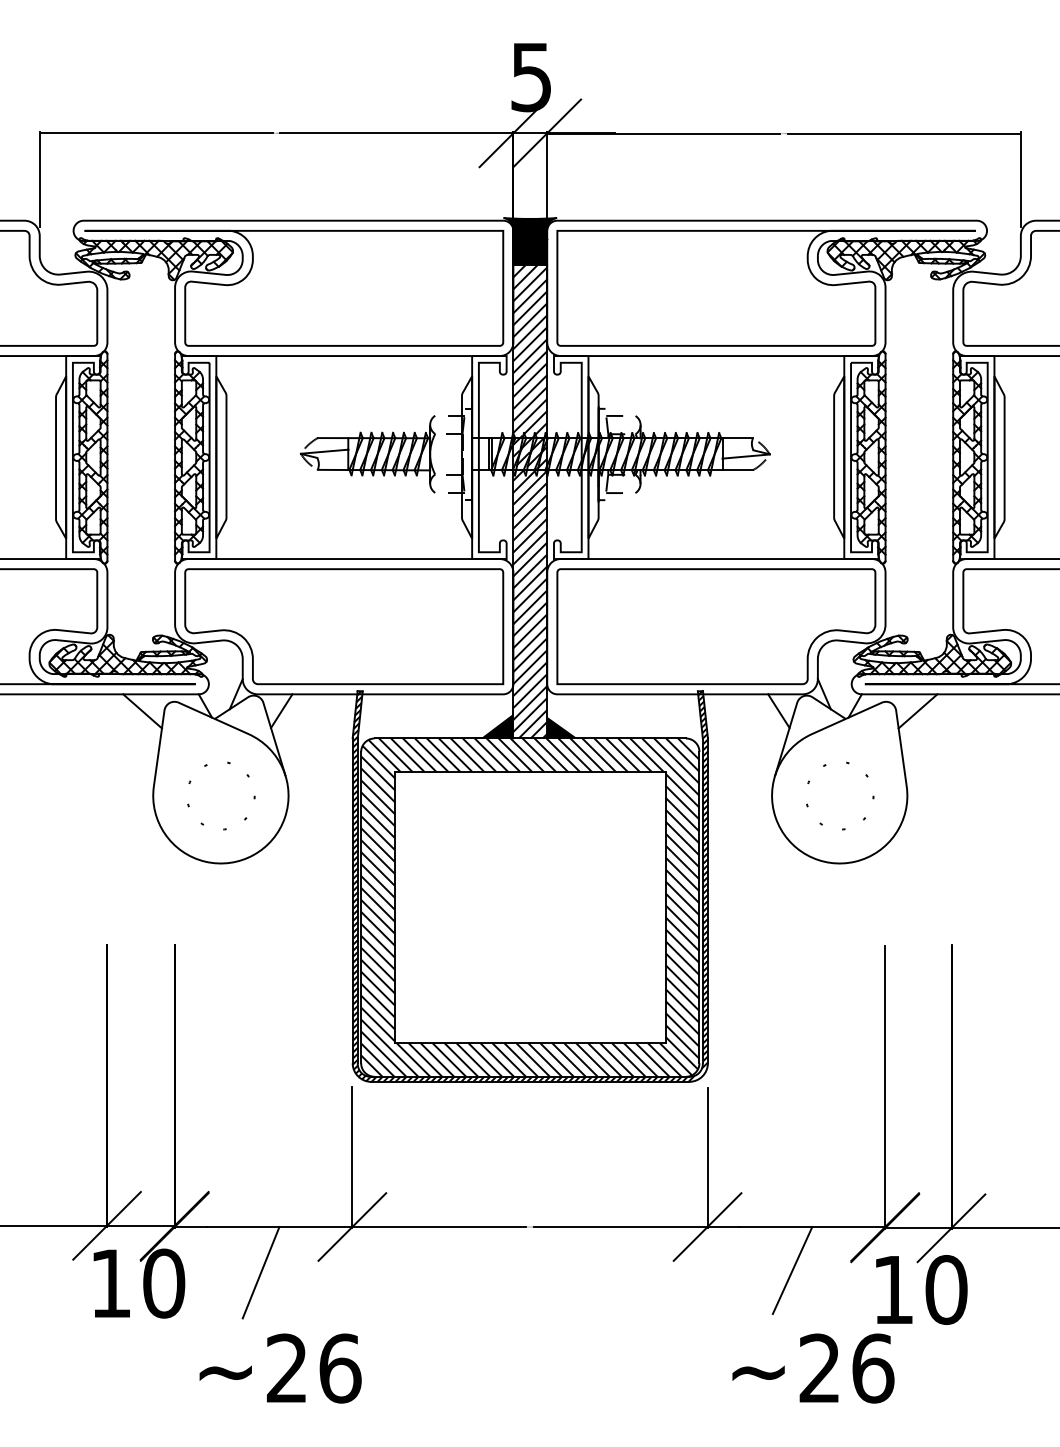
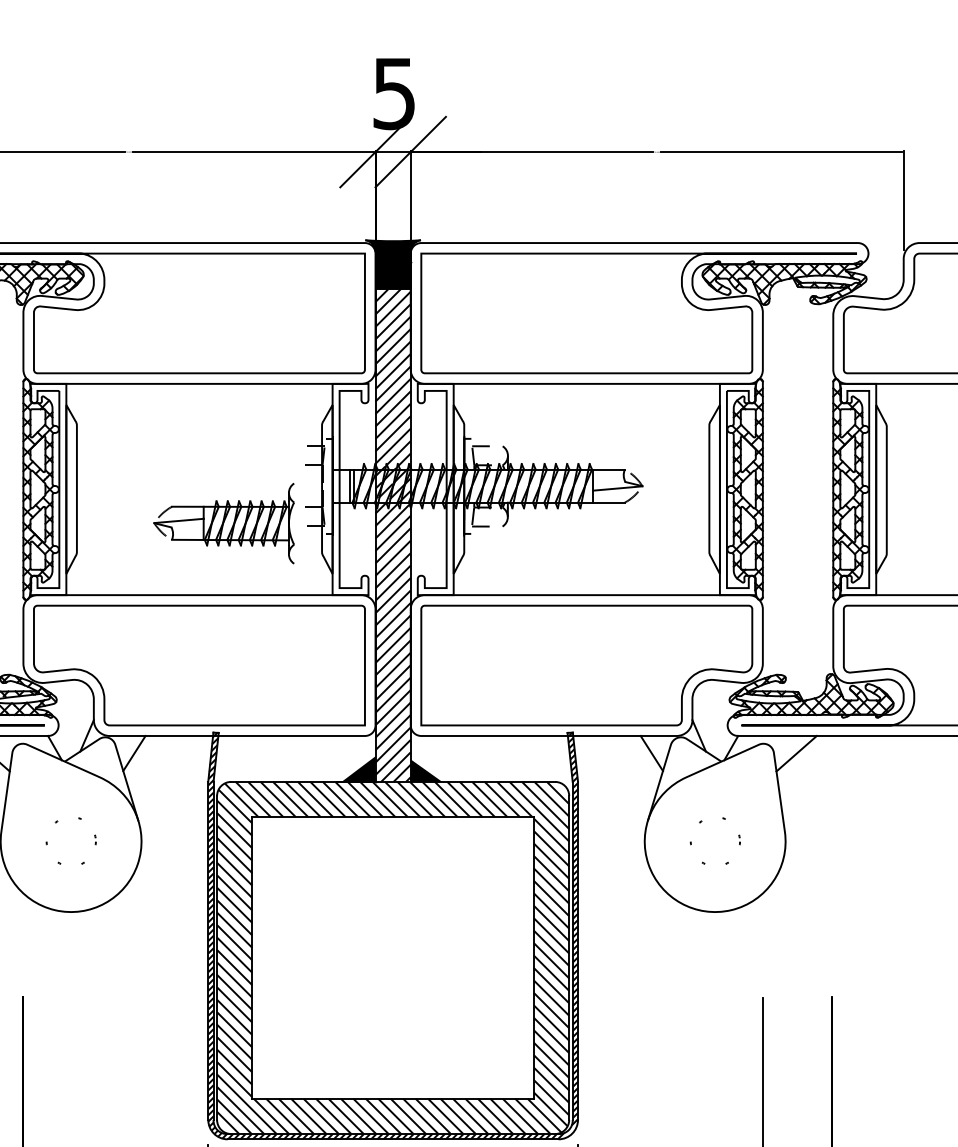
part: (367, 454) -> (223, 523), moved
circle: (221, 795) -> (71, 841), size x0.7
circle: (840, 795) -> (715, 841), size x0.7

